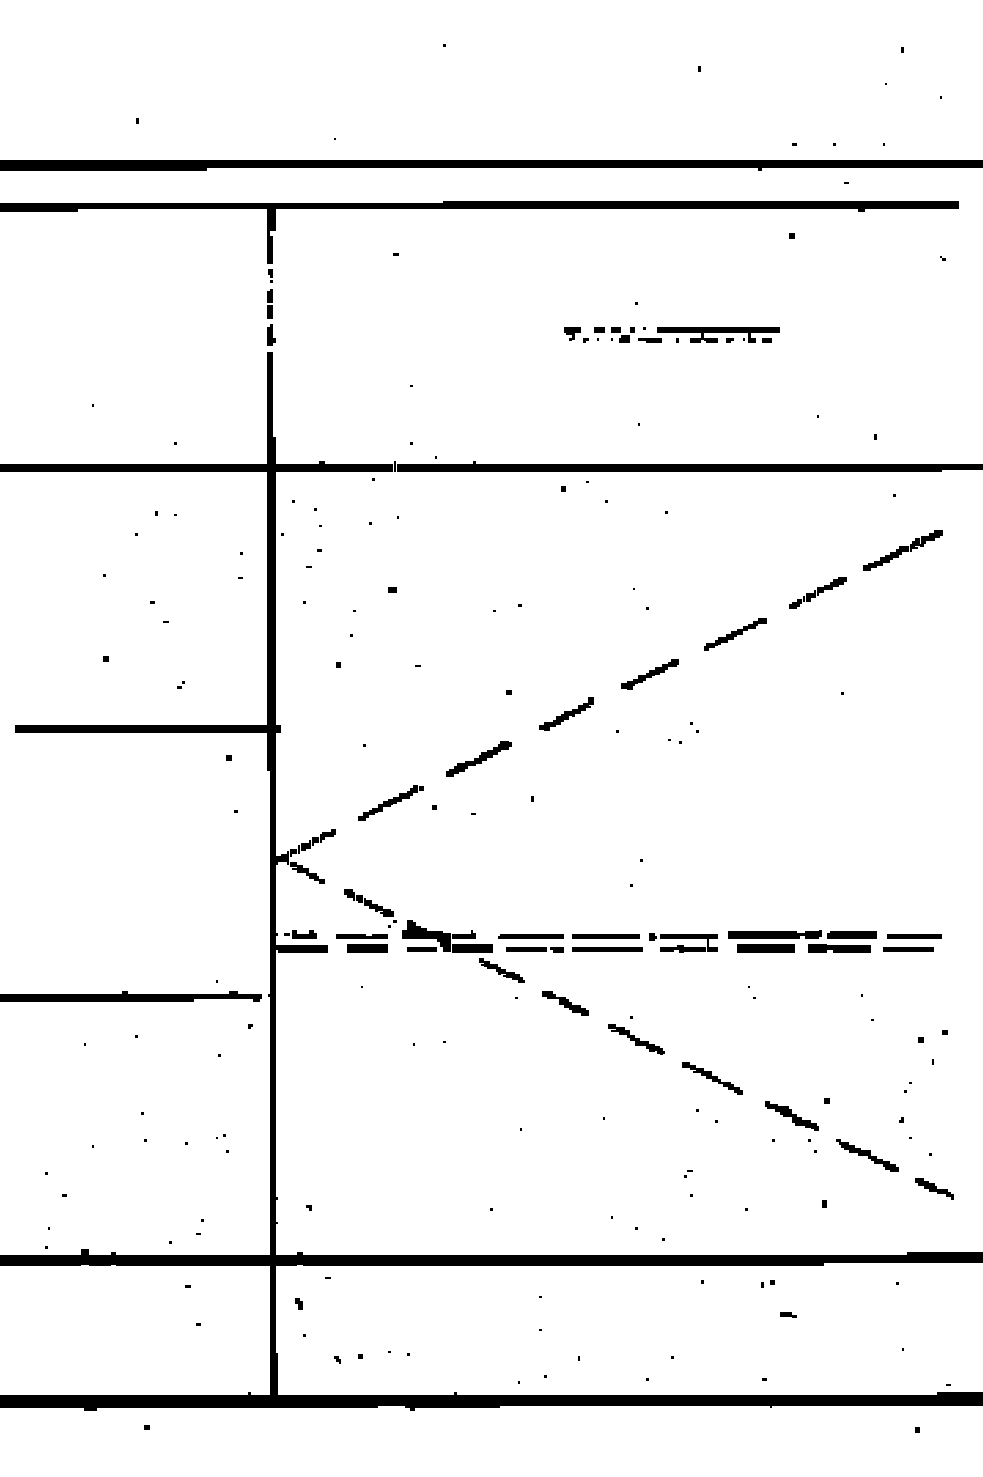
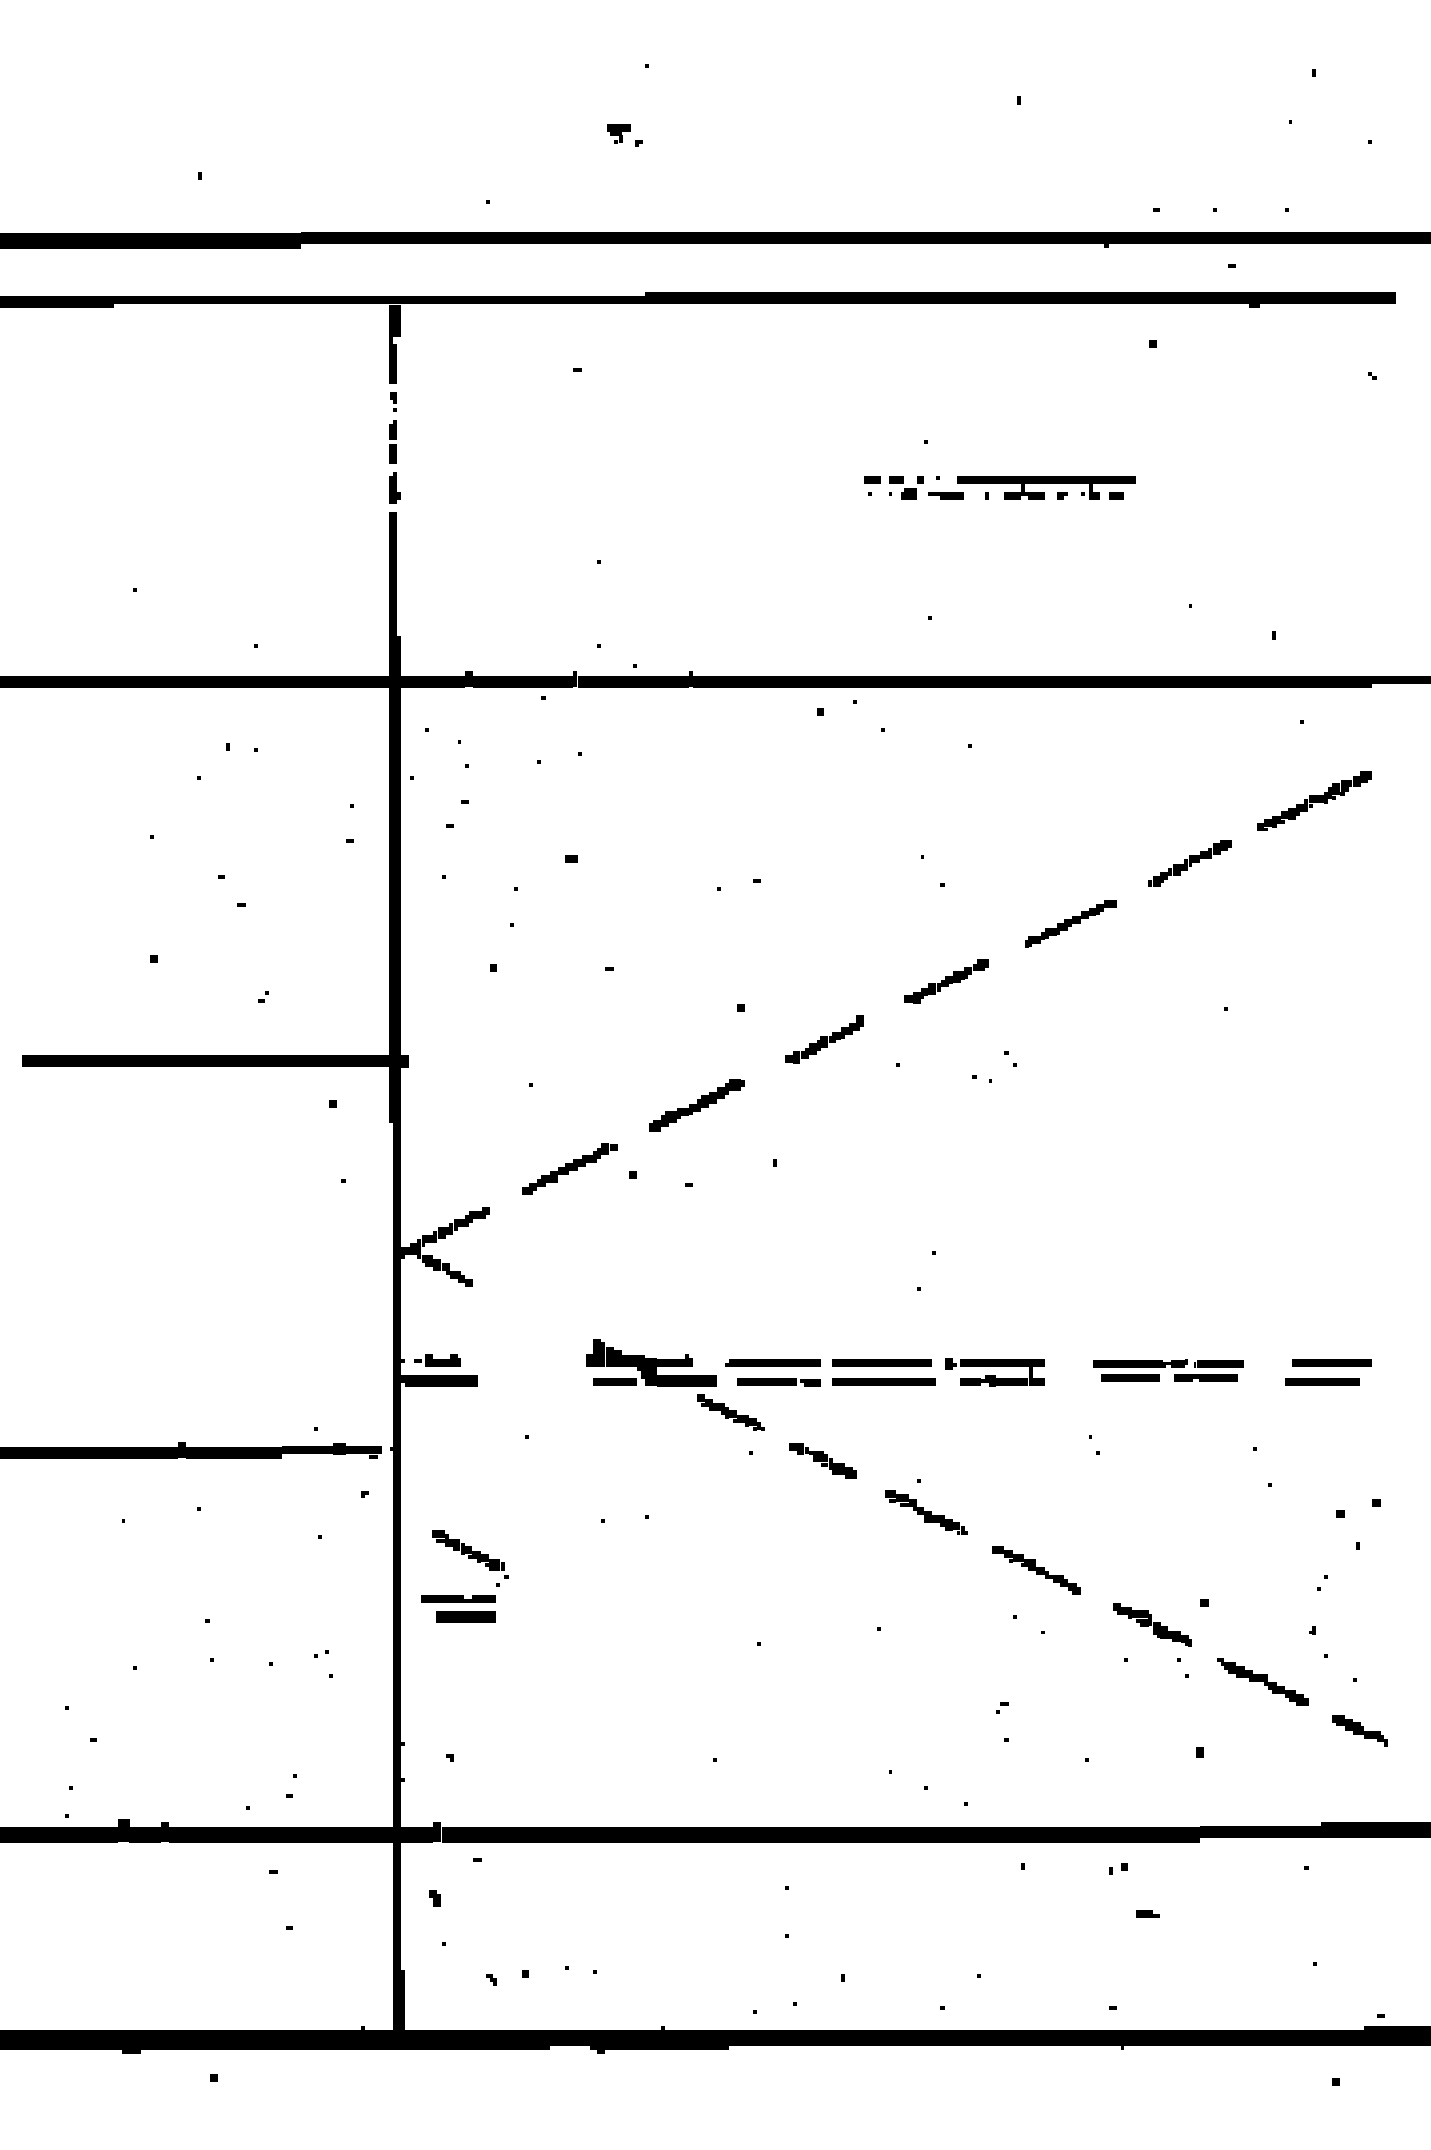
part: (576, 334) -> (625, 134), moved
part: (369, 908) -> (469, 1558), moved
part: (802, 941) -> (1168, 1370), size x0.7

